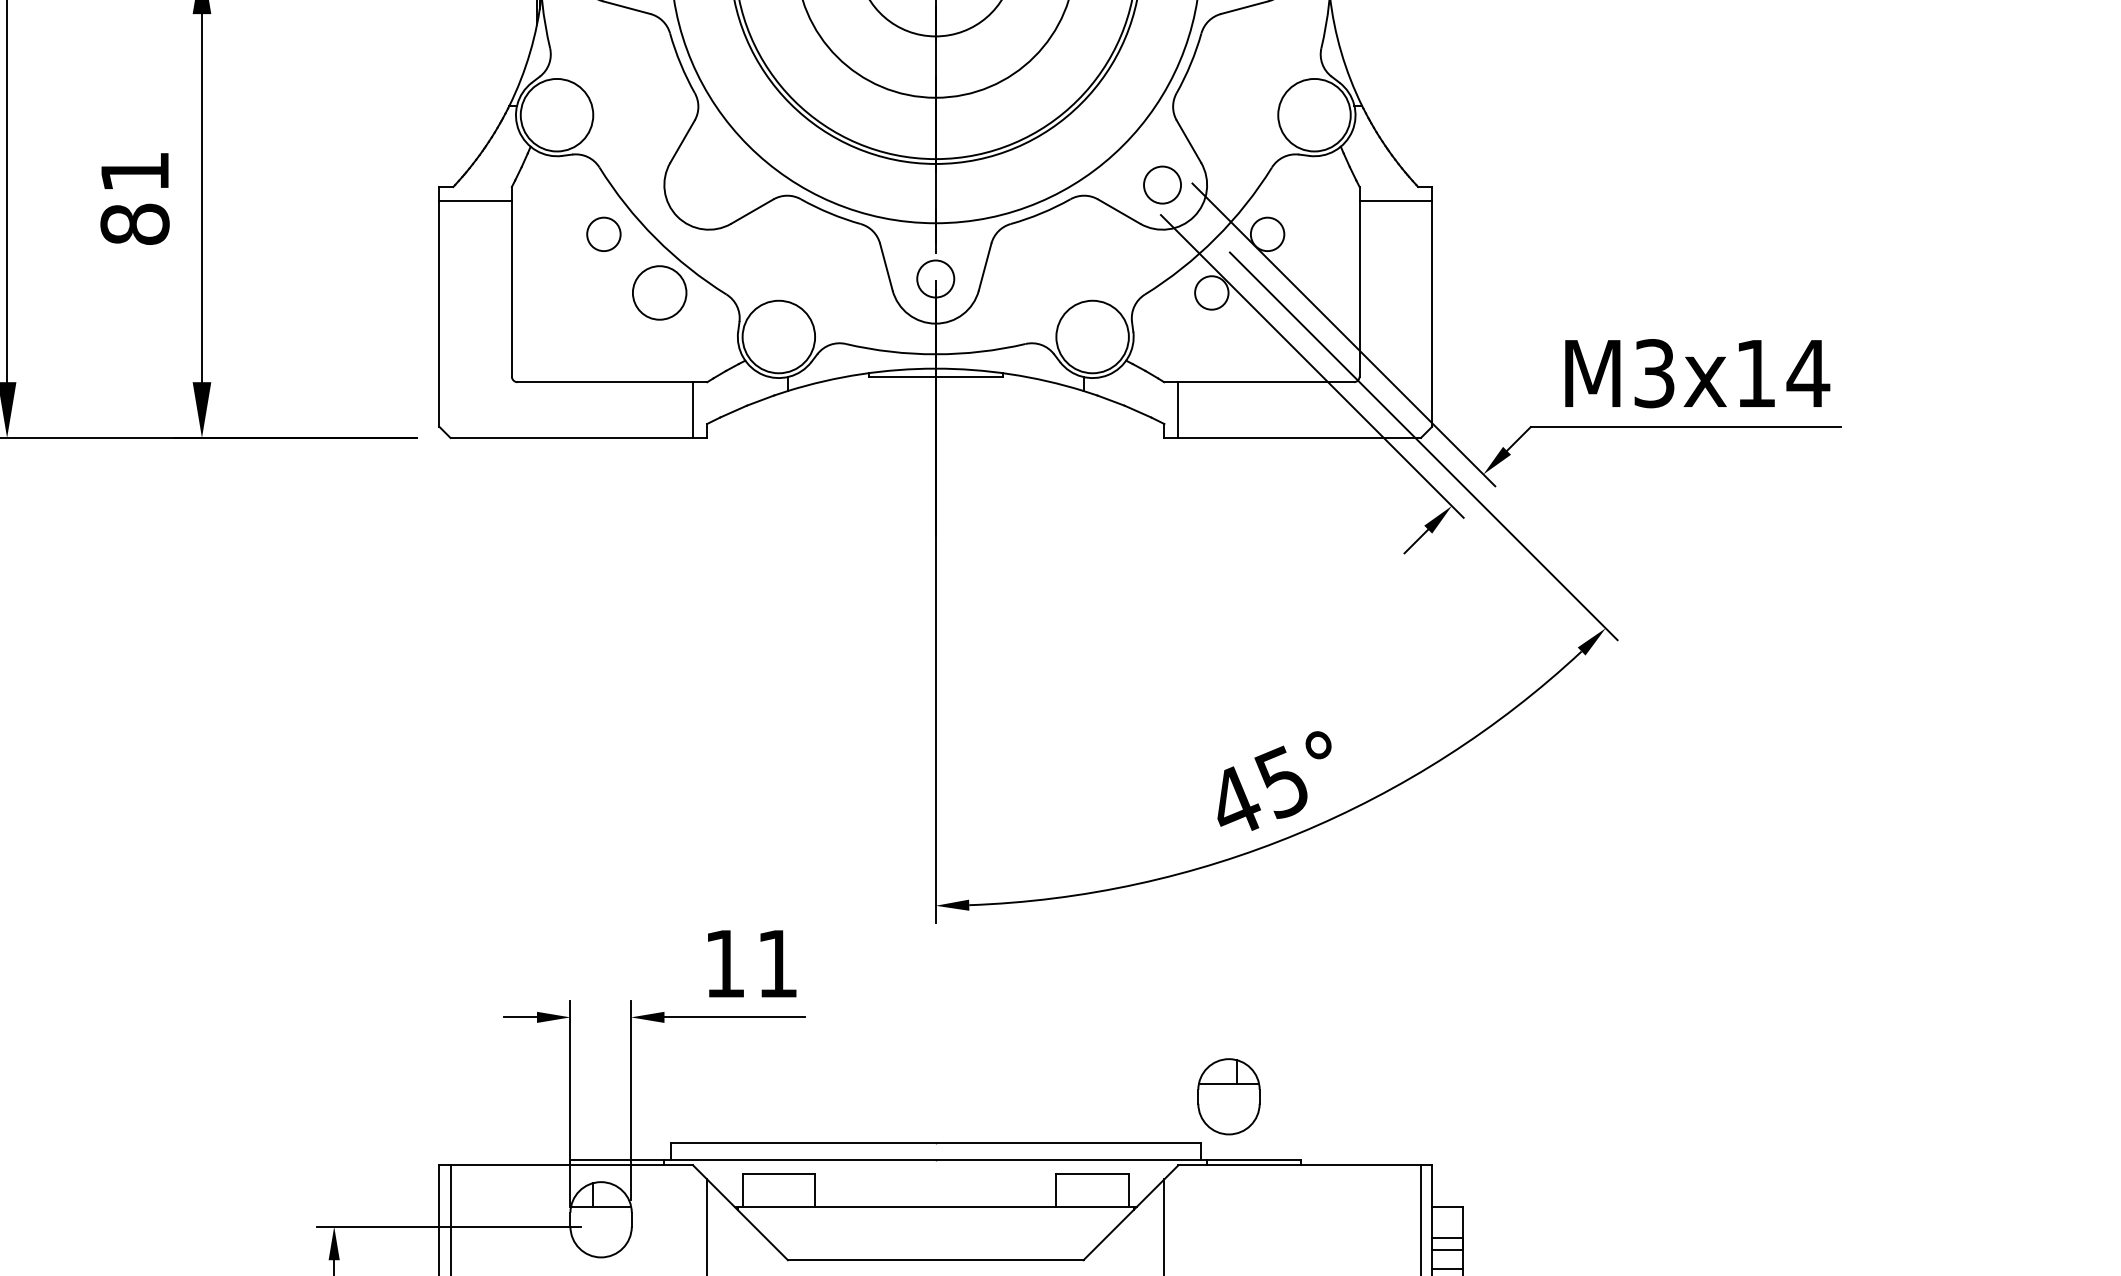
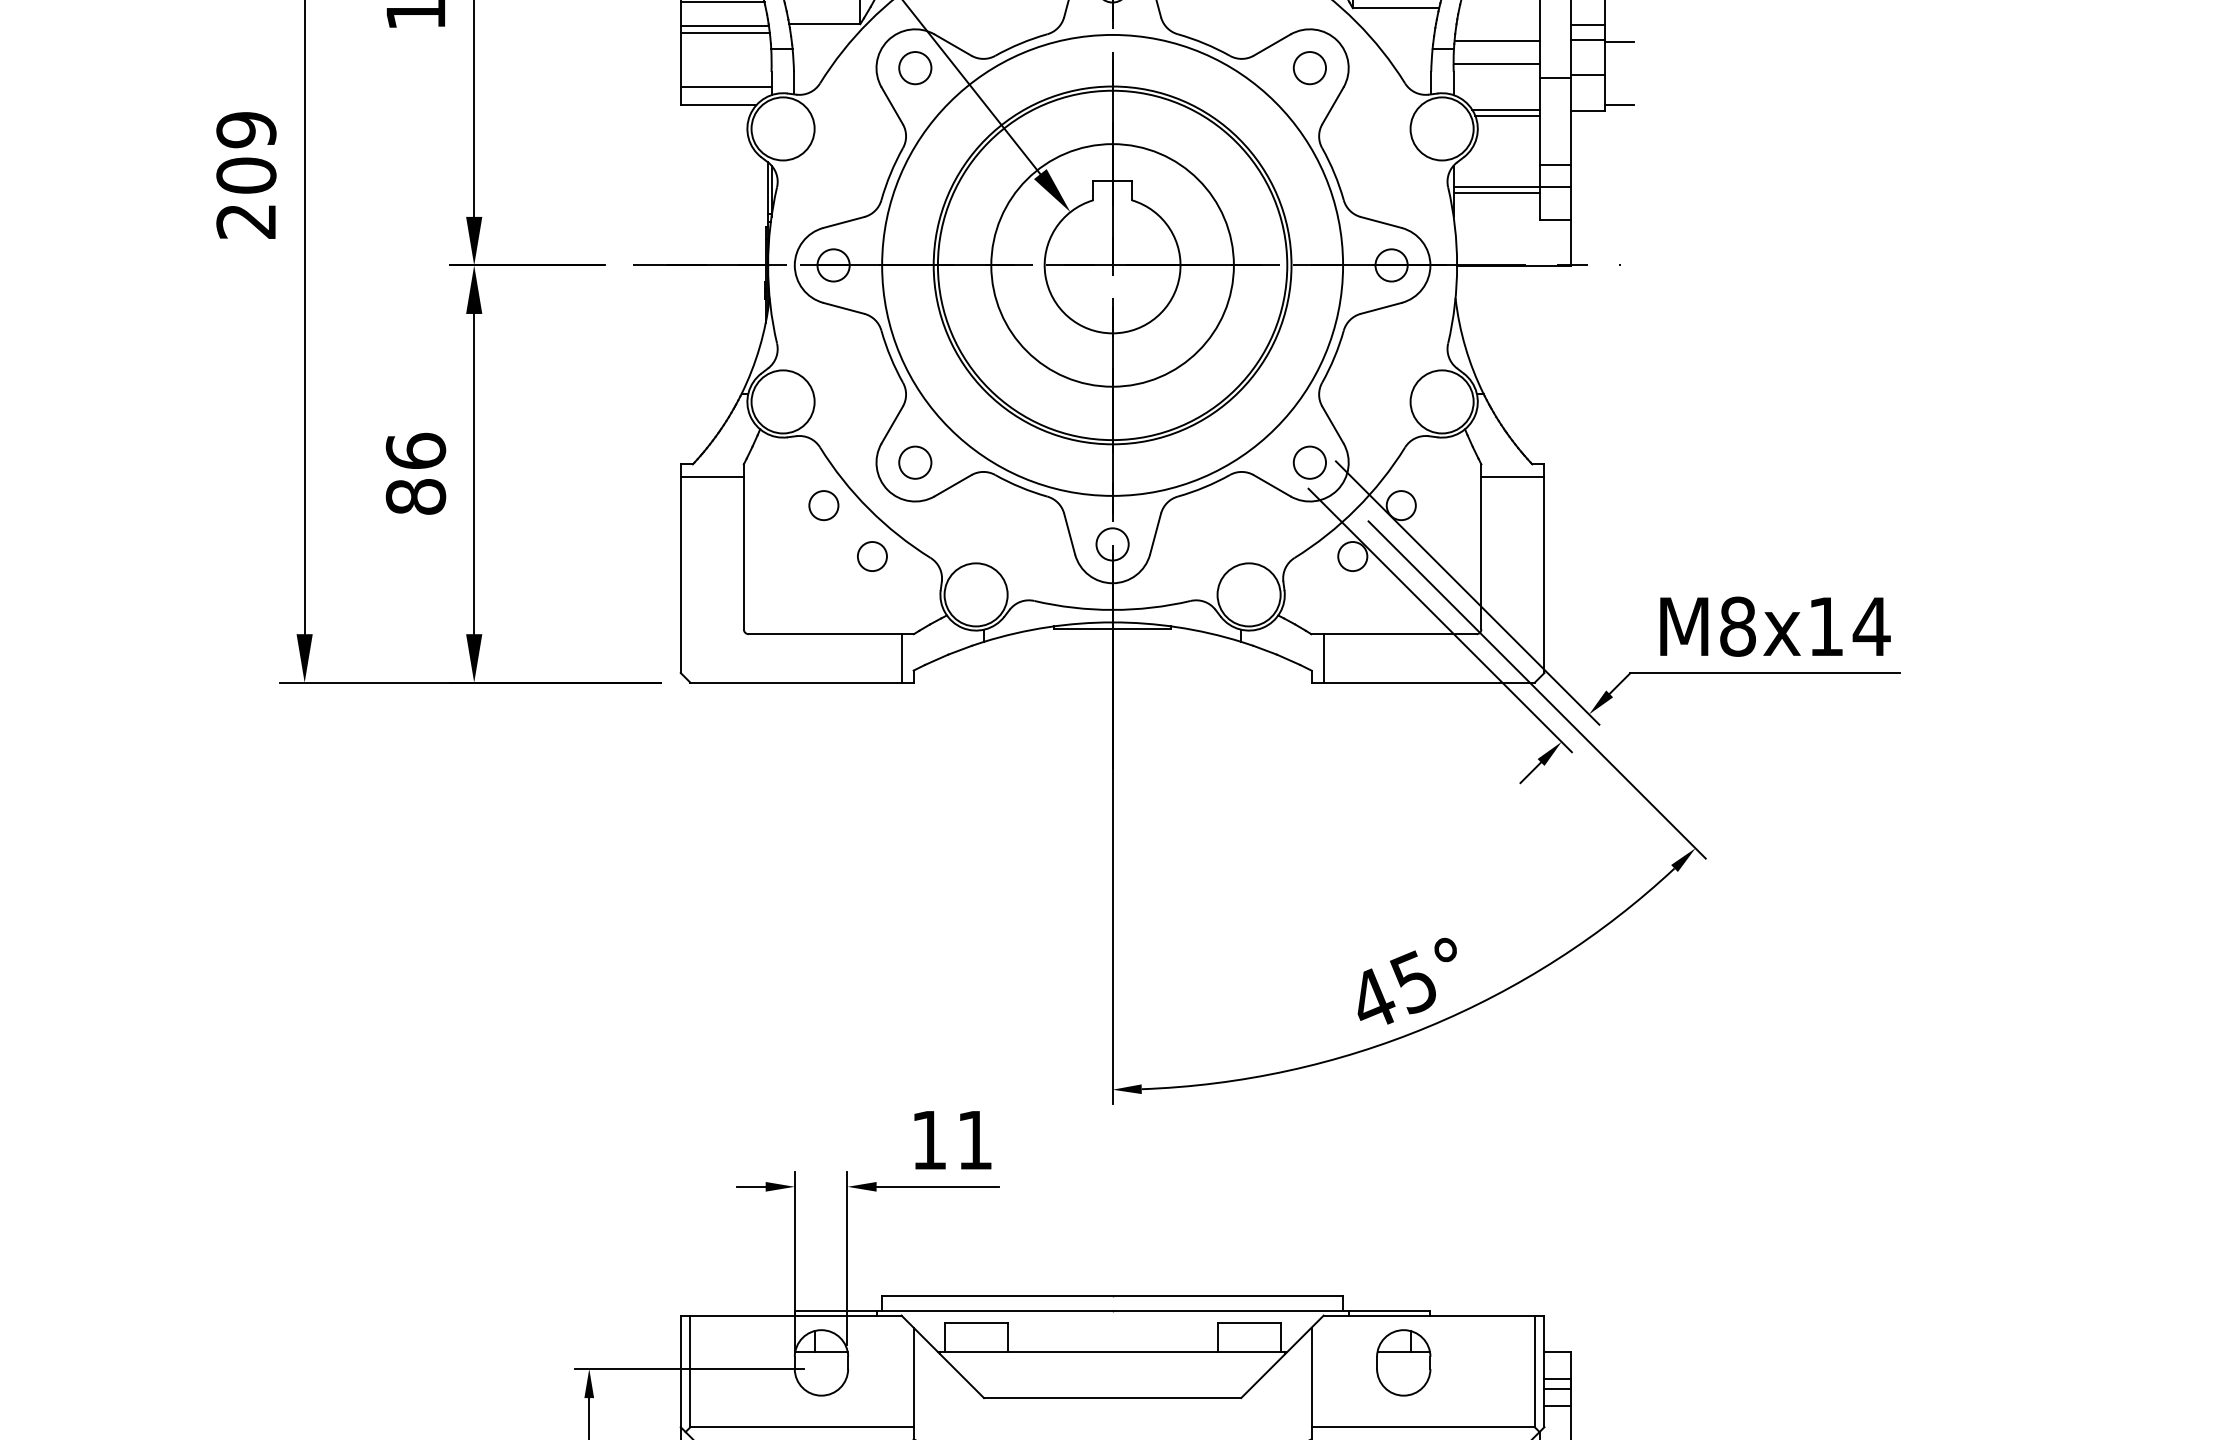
text: (134, 171) -> (415, 450), 81 -> 86
circle: (709, 184) -> (915, 462), added
circle: (658, 292) -> (871, 556), size x0.62
text: (1654, 373) -> (1737, 626), M3x14 -> M8x14
part: (1228, 1096) -> (1403, 1362), moved

